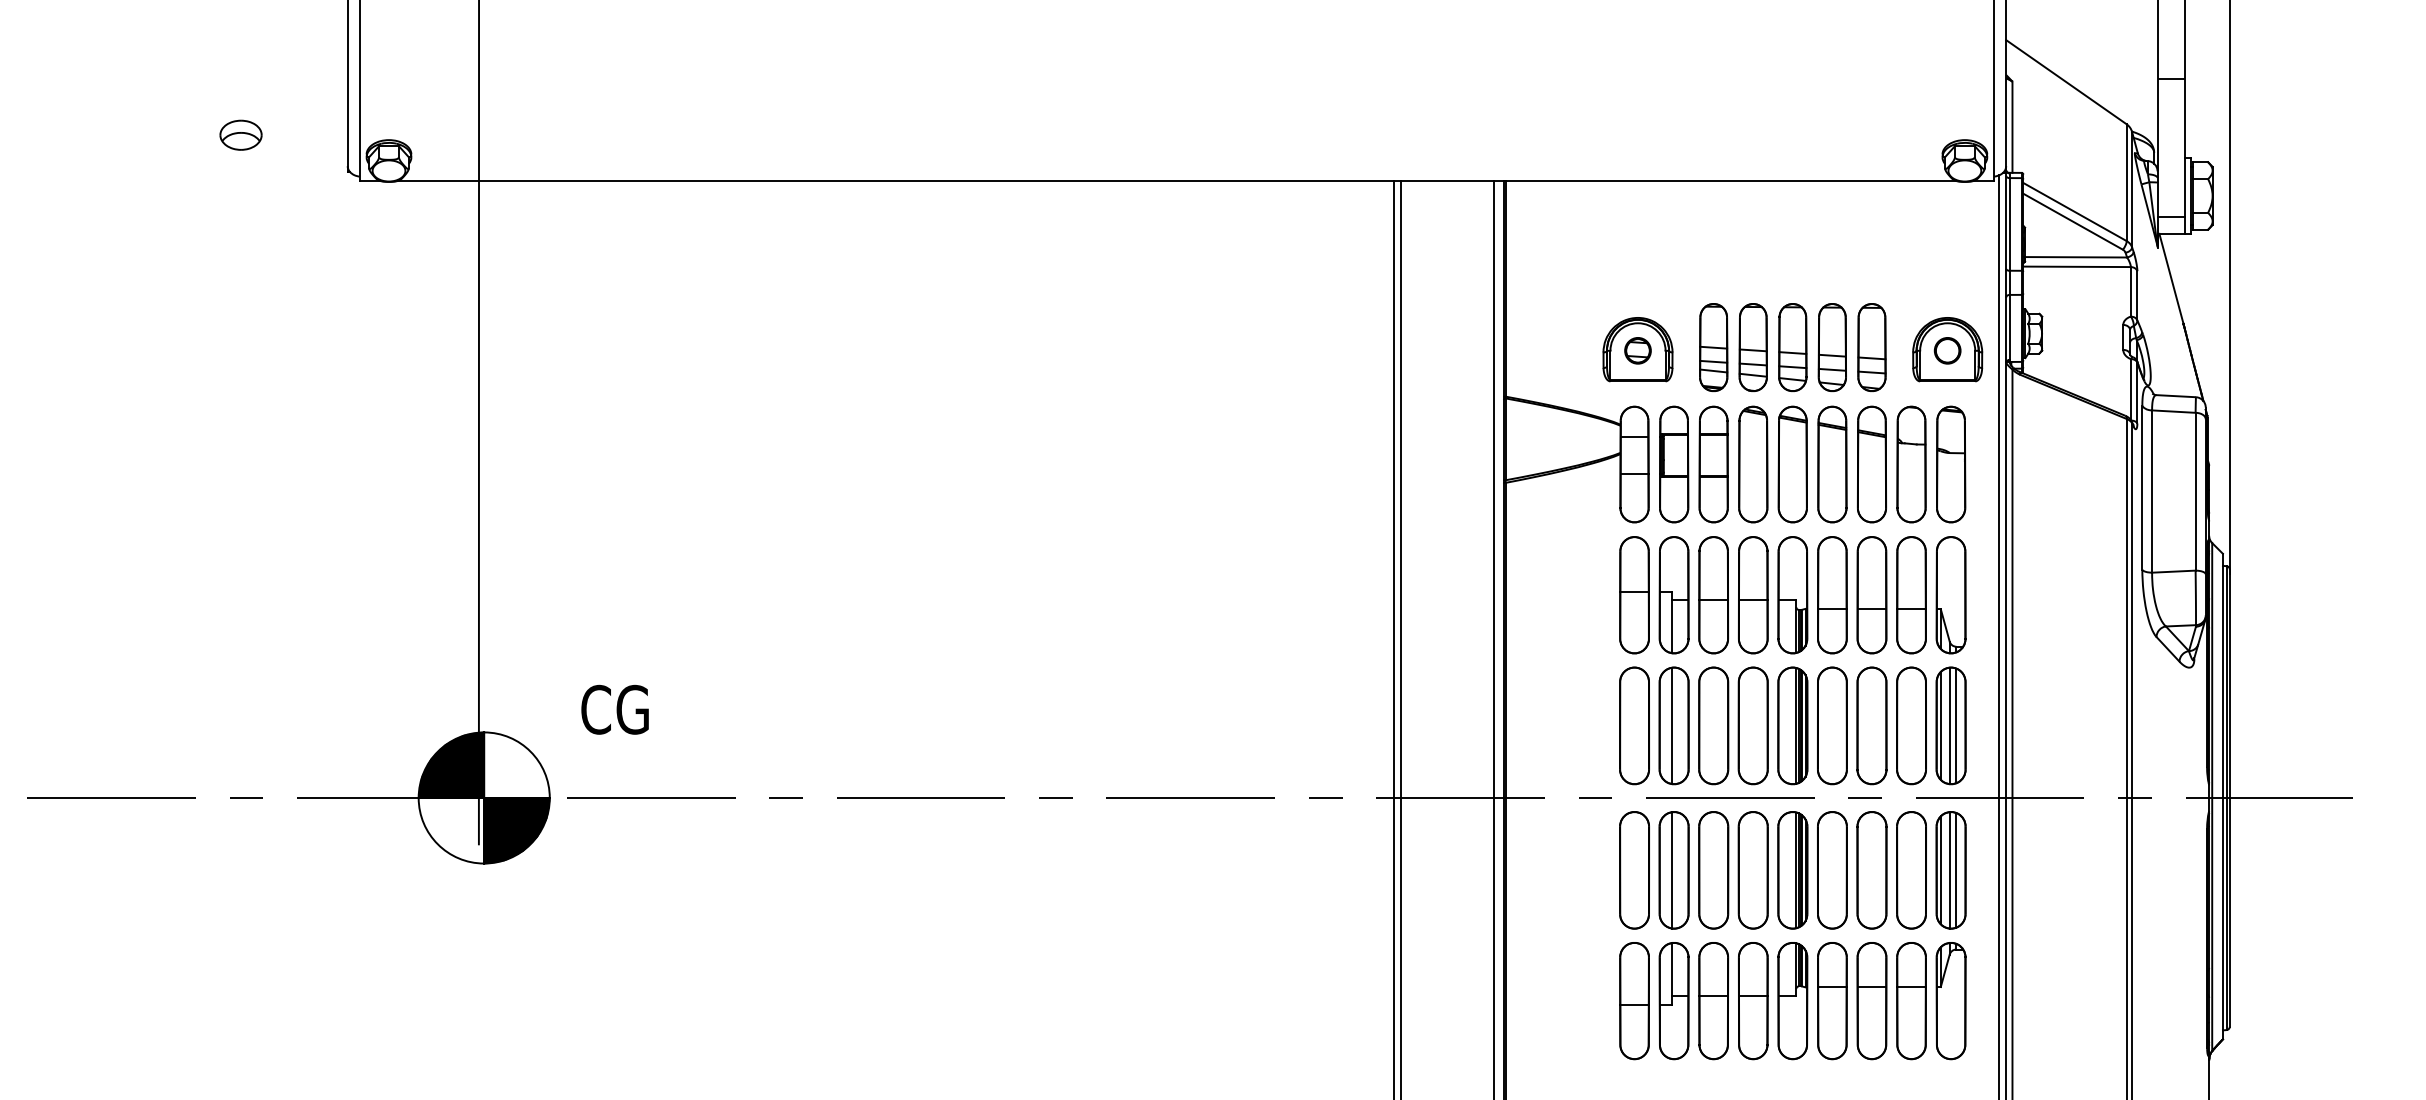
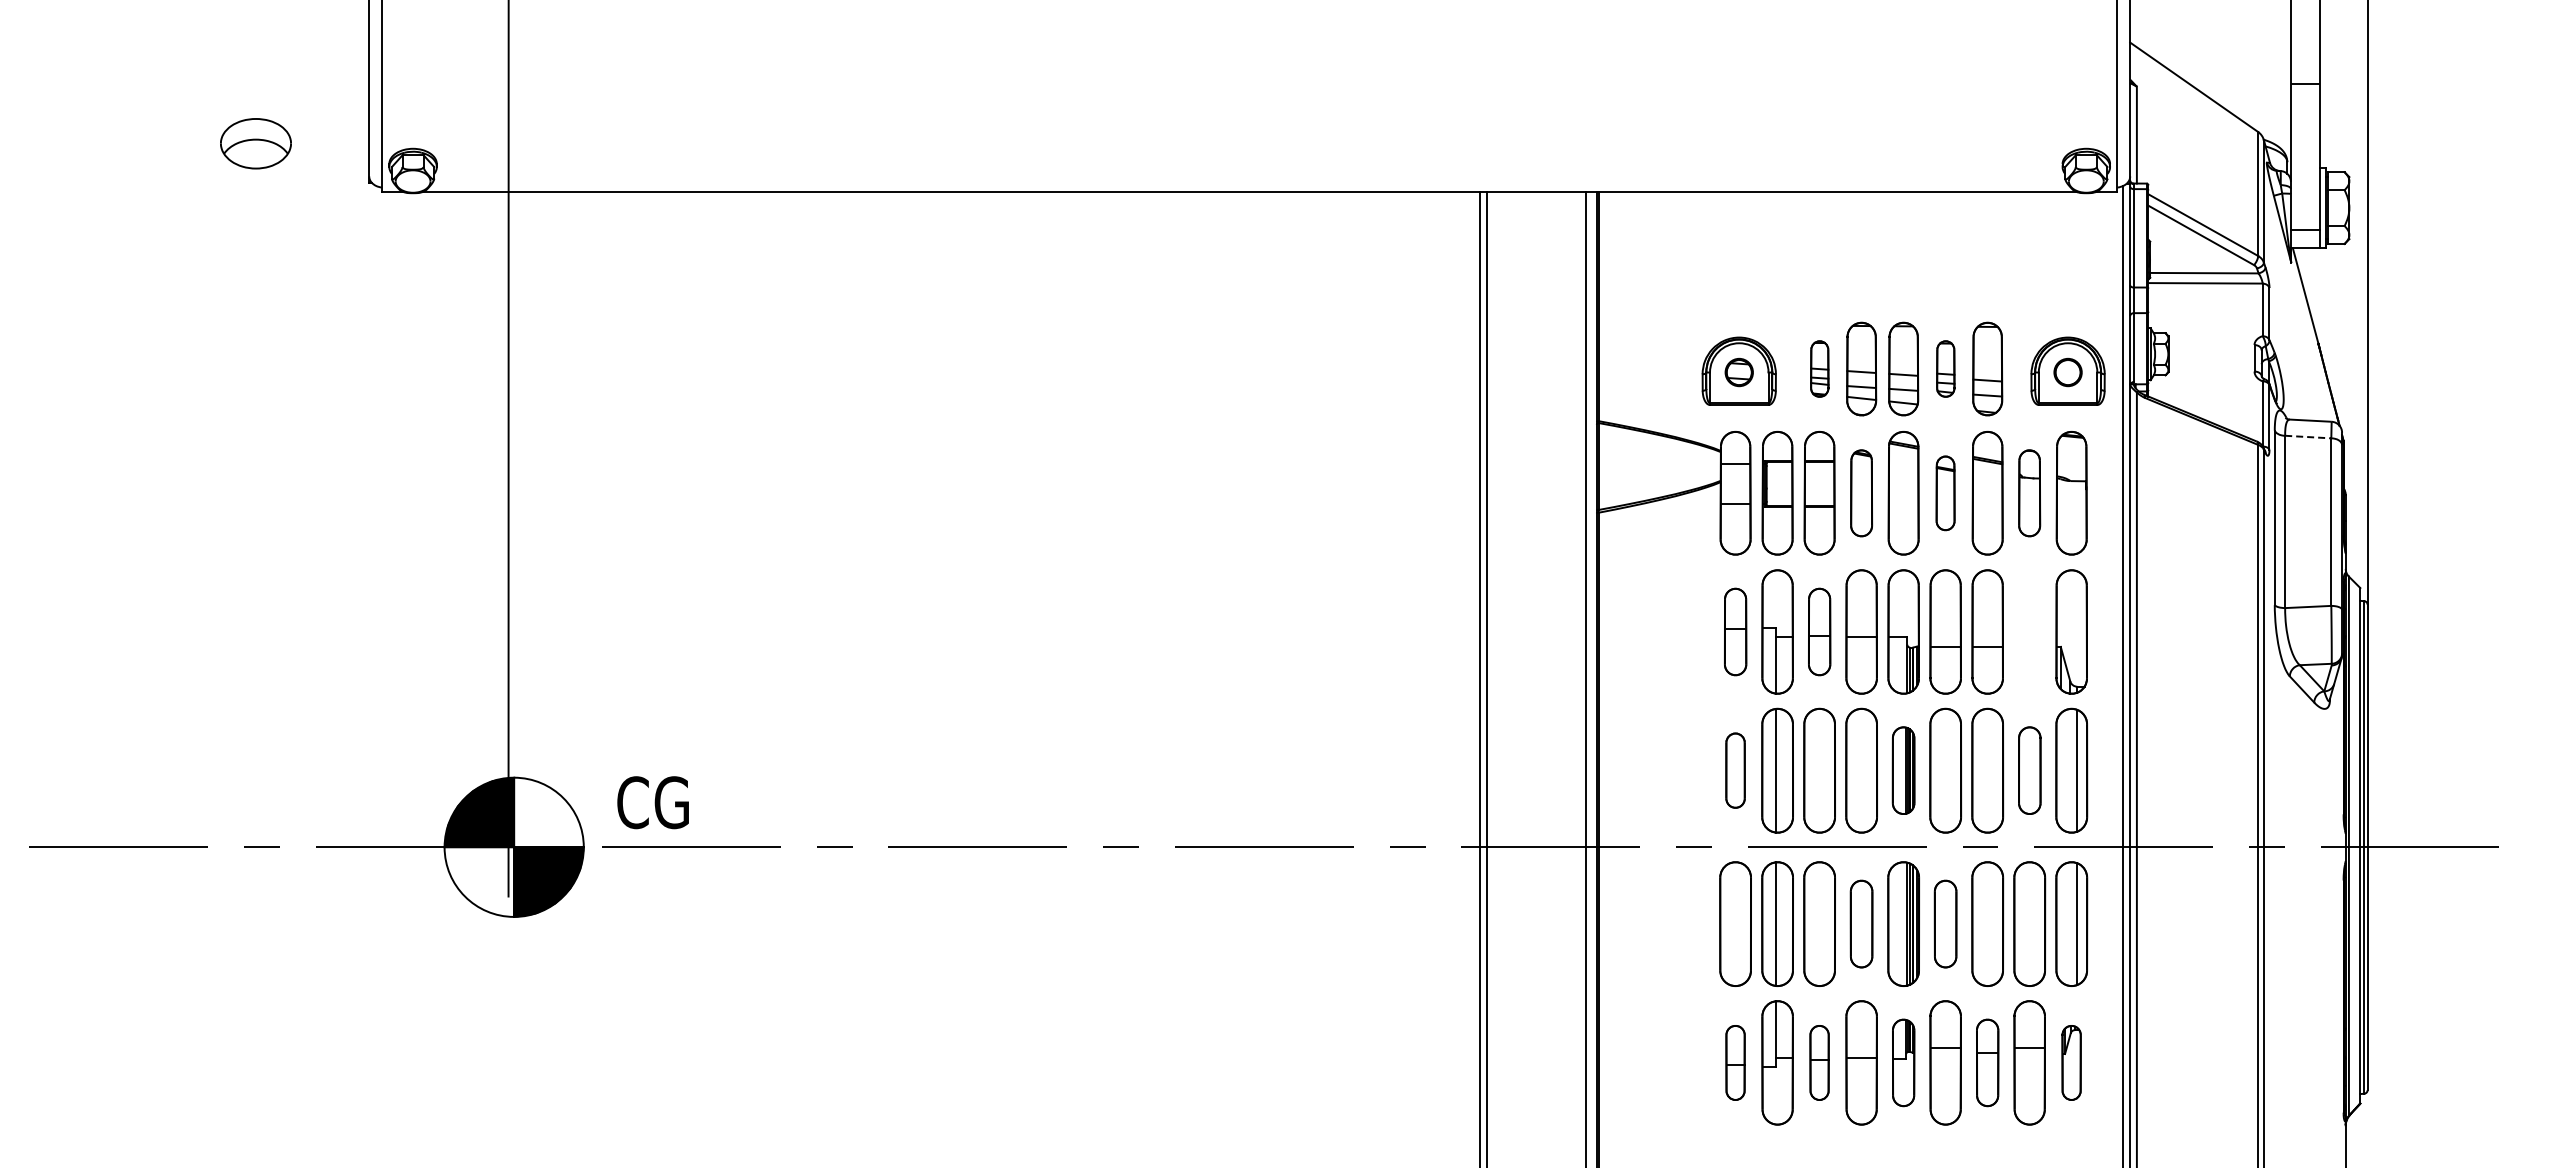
part: (240, 135) -> (255, 143), size x1.6
part: (1713, 347) -> (1819, 368), size x0.6
part: (1832, 347) -> (1945, 368), size x0.6
line: (2174, 412) -> (2308, 437), solid -> dashed
part: (1753, 464) -> (1861, 493), size x0.7
part: (1832, 464) -> (1945, 493), size x0.6
part: (1911, 464) -> (2029, 493), size x0.7
part: (1634, 594) -> (1735, 631), size x0.7
part: (1713, 594) -> (1819, 631), size x0.7
part: (1911, 594) -> (2029, 631), removed
text: (614, 709) -> (652, 802), moved
part: (1634, 725) -> (1735, 770), size x0.6
part: (1792, 725) -> (1903, 770), size x0.7
part: (1911, 725) -> (2029, 770), size x0.7
line: (1940, 725) -> (2060, 770), removed
line: (1949, 725) -> (2070, 770), removed
part: (1753, 869) -> (1861, 923), size x0.7
part: (1832, 869) -> (1945, 923), size x0.7
line: (1940, 869) -> (2060, 923), removed
line: (1949, 869) -> (2070, 923), removed
part: (1634, 1000) -> (1735, 1062), size x0.6
part: (1713, 1000) -> (1819, 1062), size x0.6
part: (1792, 1000) -> (1903, 1062), size x0.7
part: (1871, 1000) -> (1987, 1062), size x0.7
part: (1950, 1000) -> (2071, 1062), size x0.6

